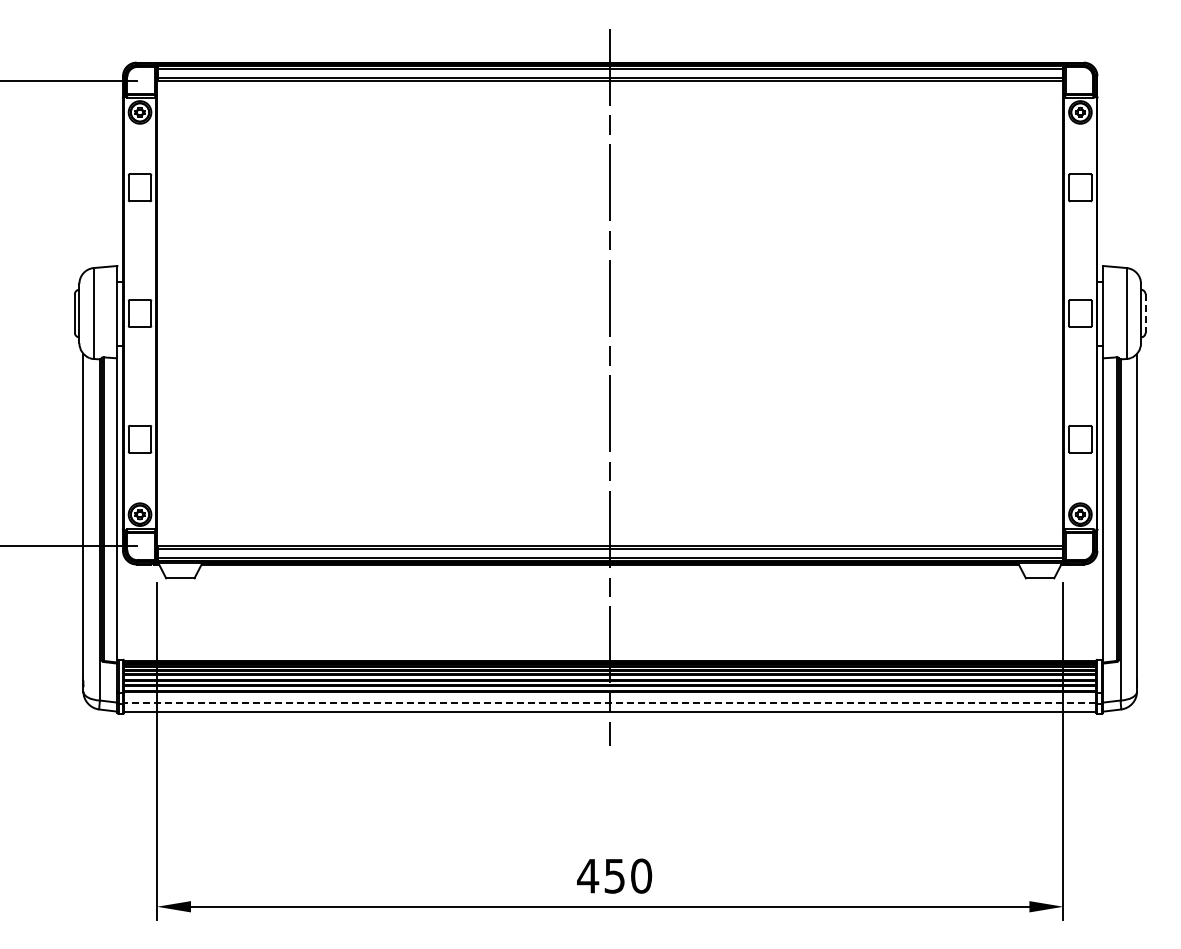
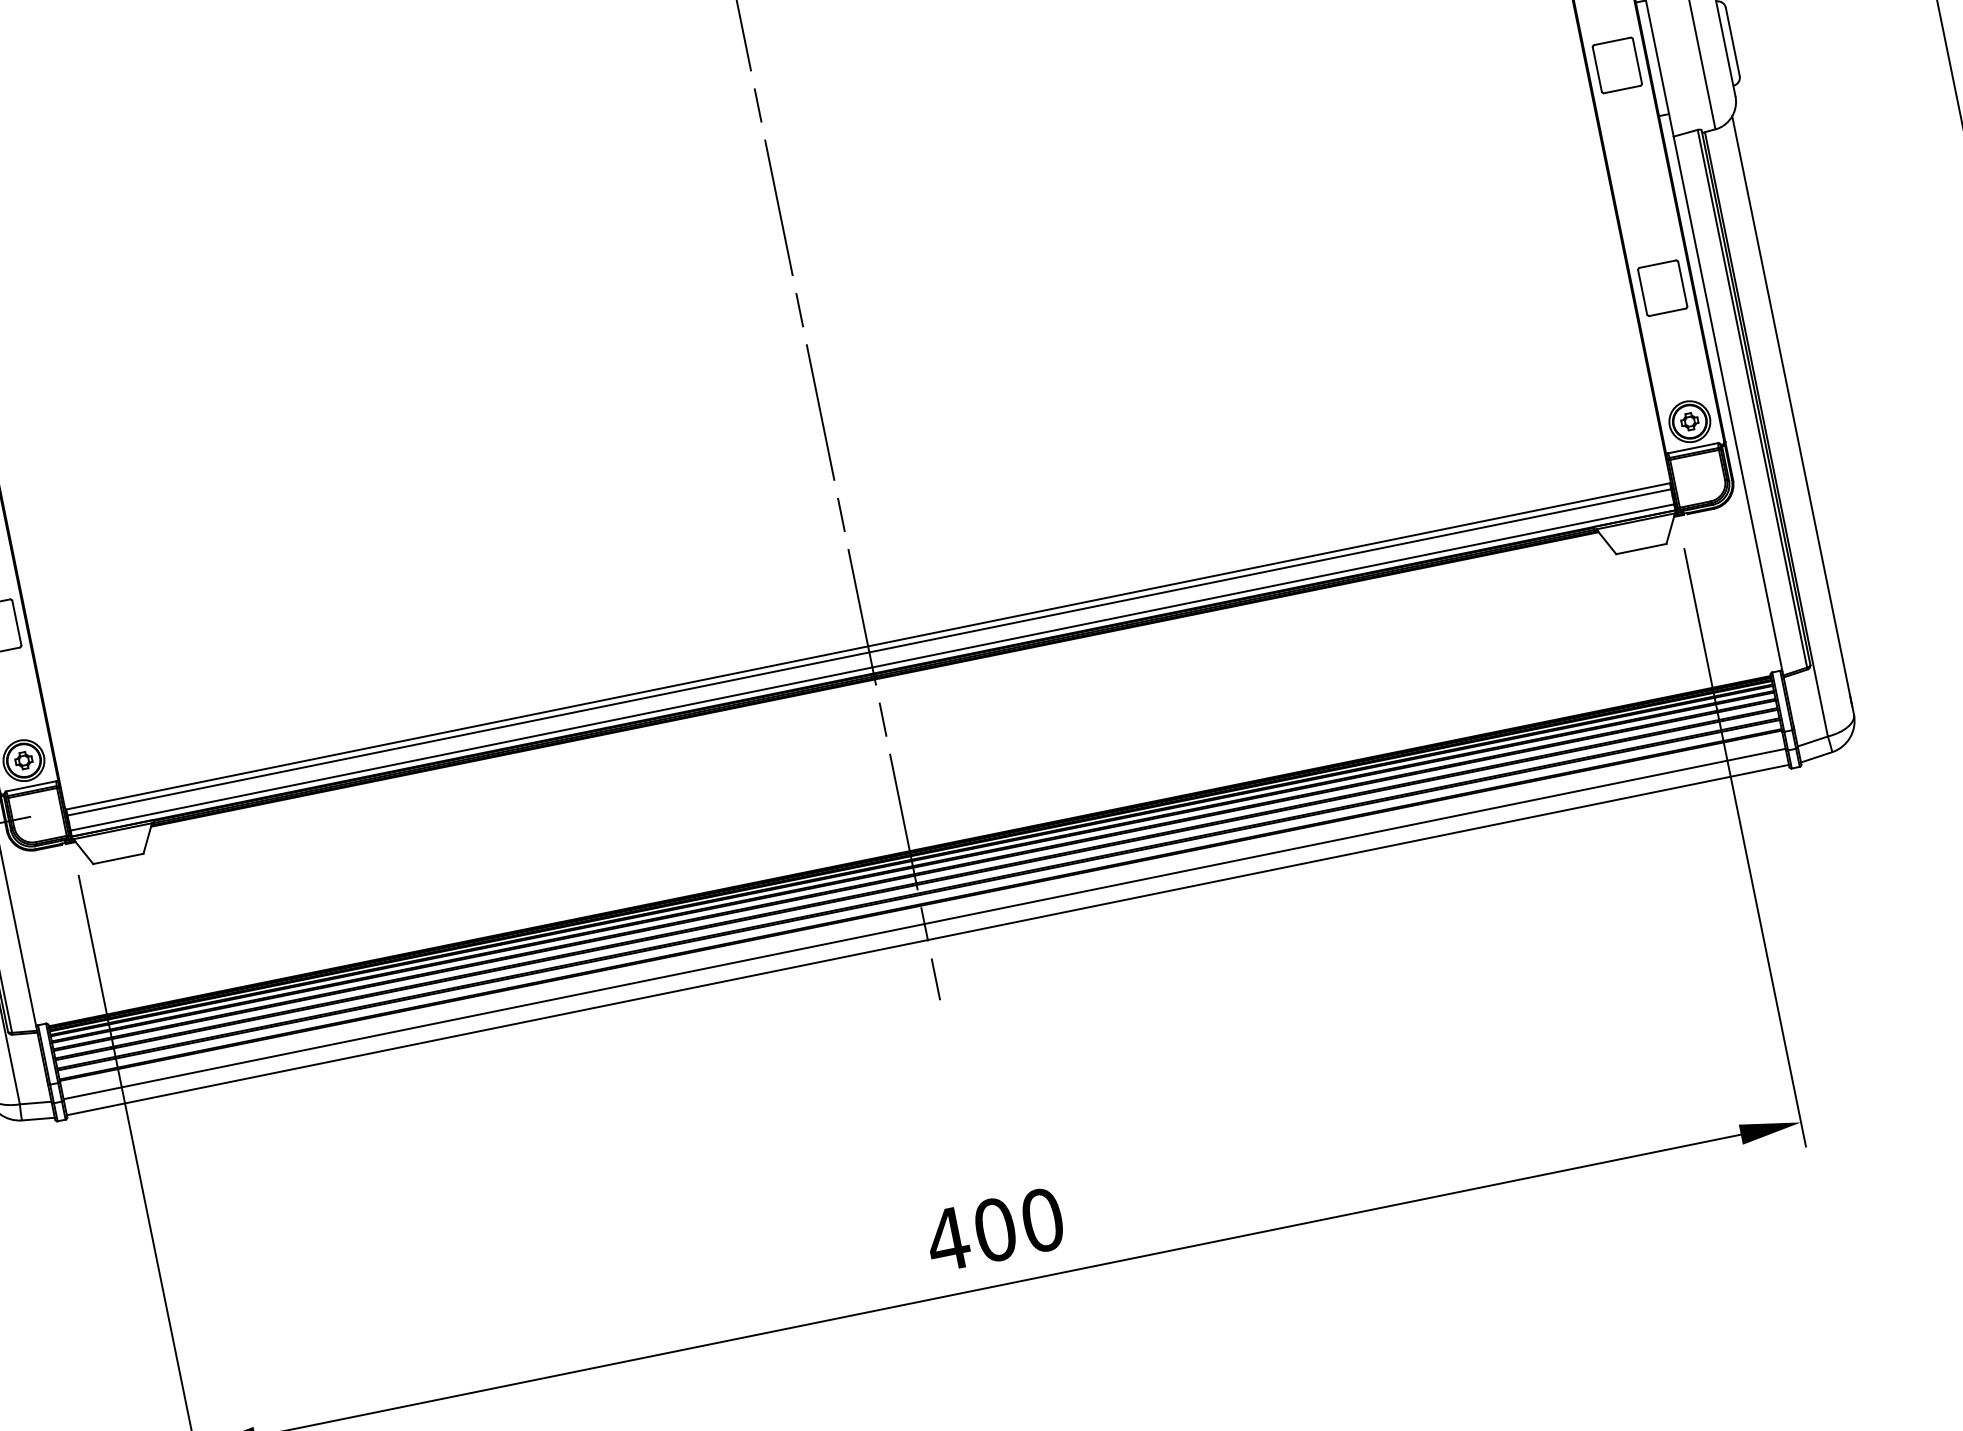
line: (1145, 314) -> (1733, 43), dashed -> solid
line: (609, 702) -> (923, 924), dashed -> solid
text: (614, 875) -> (994, 1228), 450 -> 400

